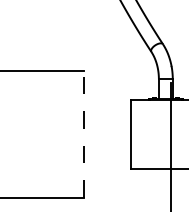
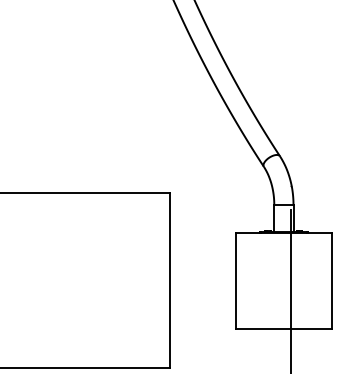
line: (83, 134) -> (170, 280), dashed -> solid

